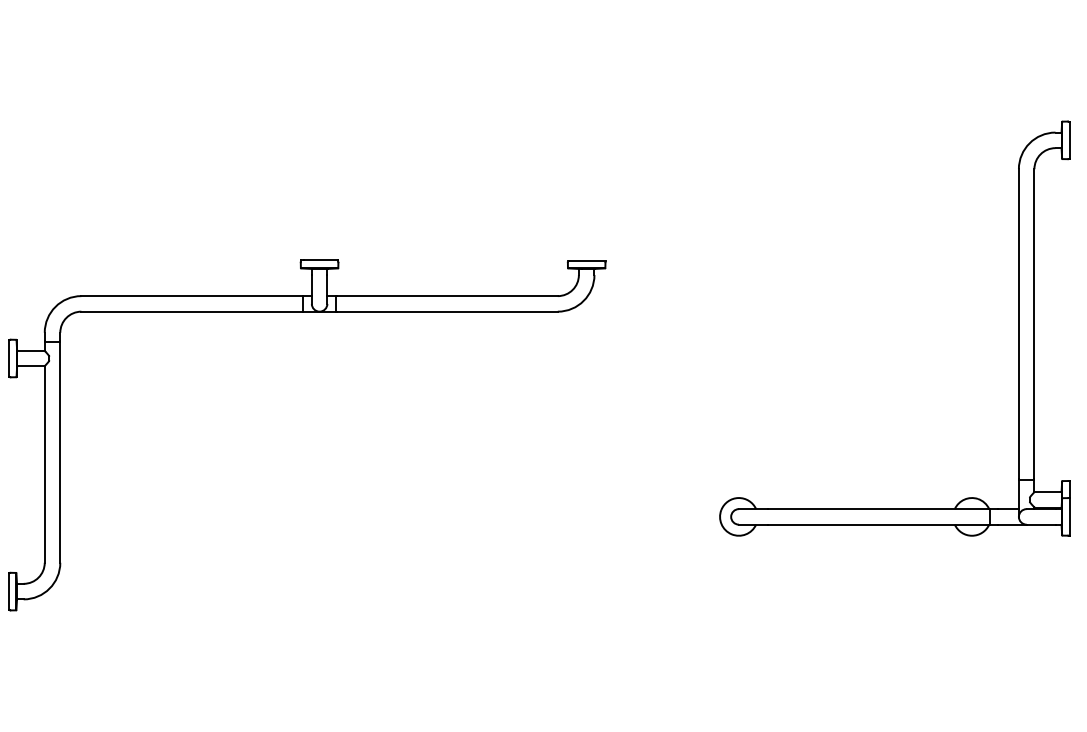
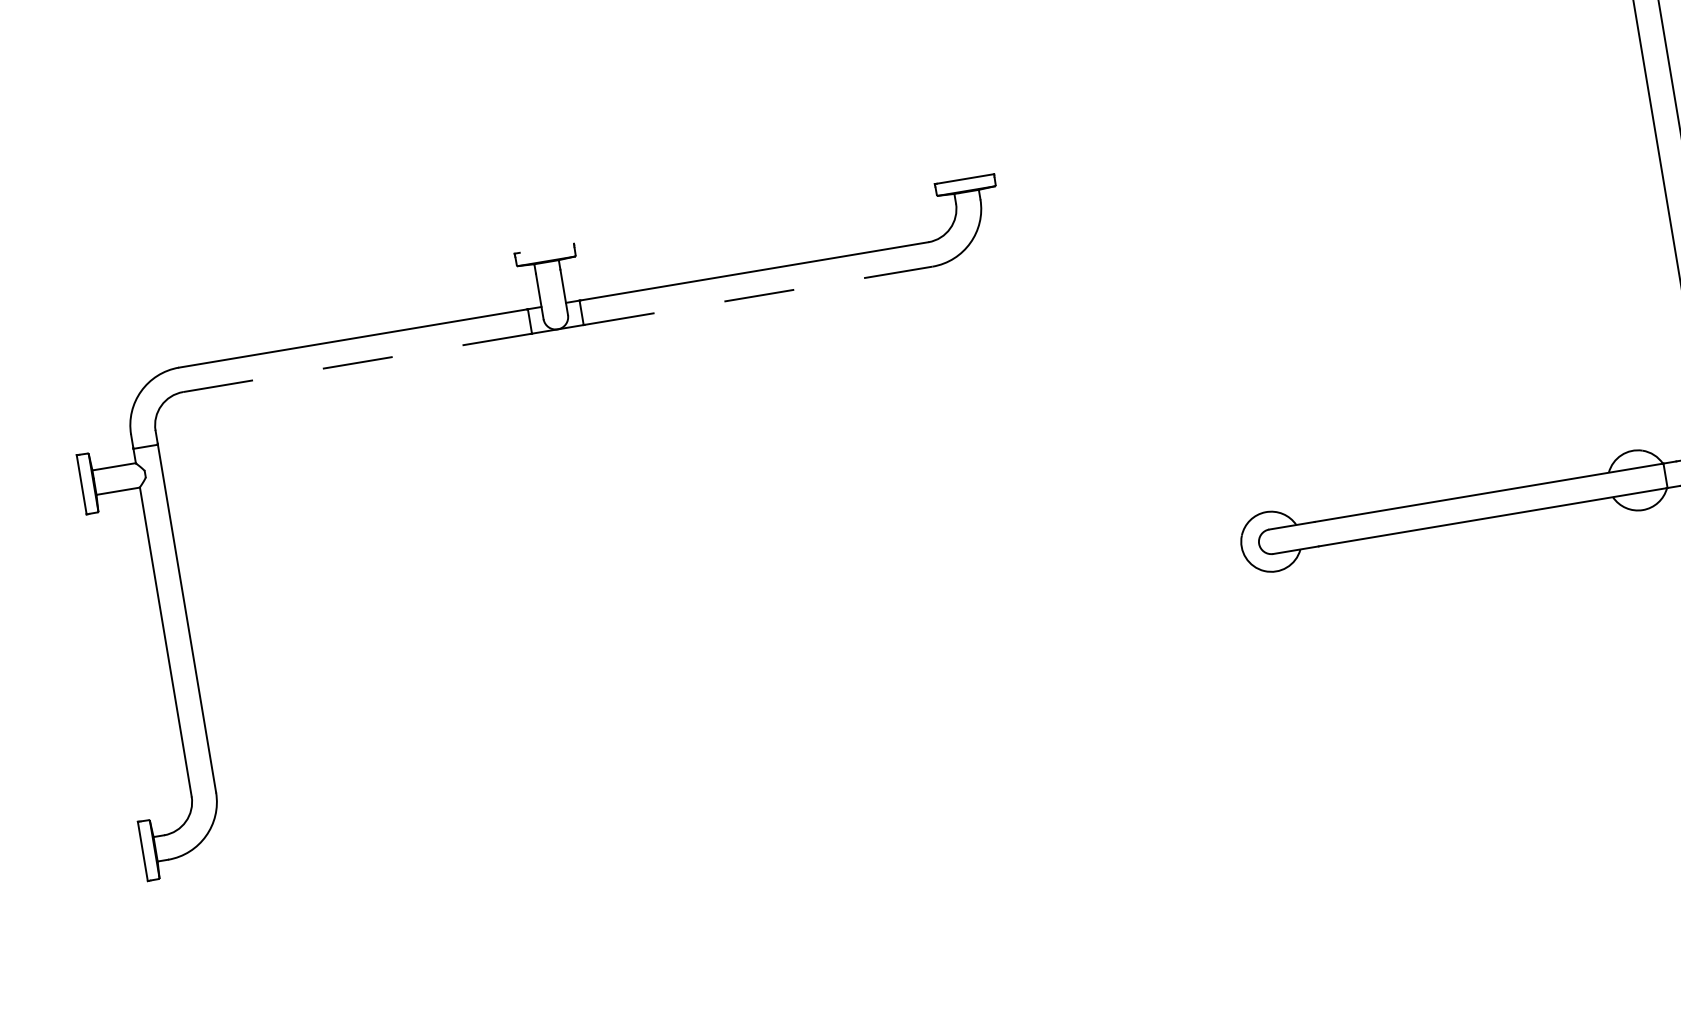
line: (320, 260) -> (545, 248), removed
line: (191, 311) -> (356, 362), solid -> dashed
line: (447, 311) -> (758, 295), solid -> dashed

